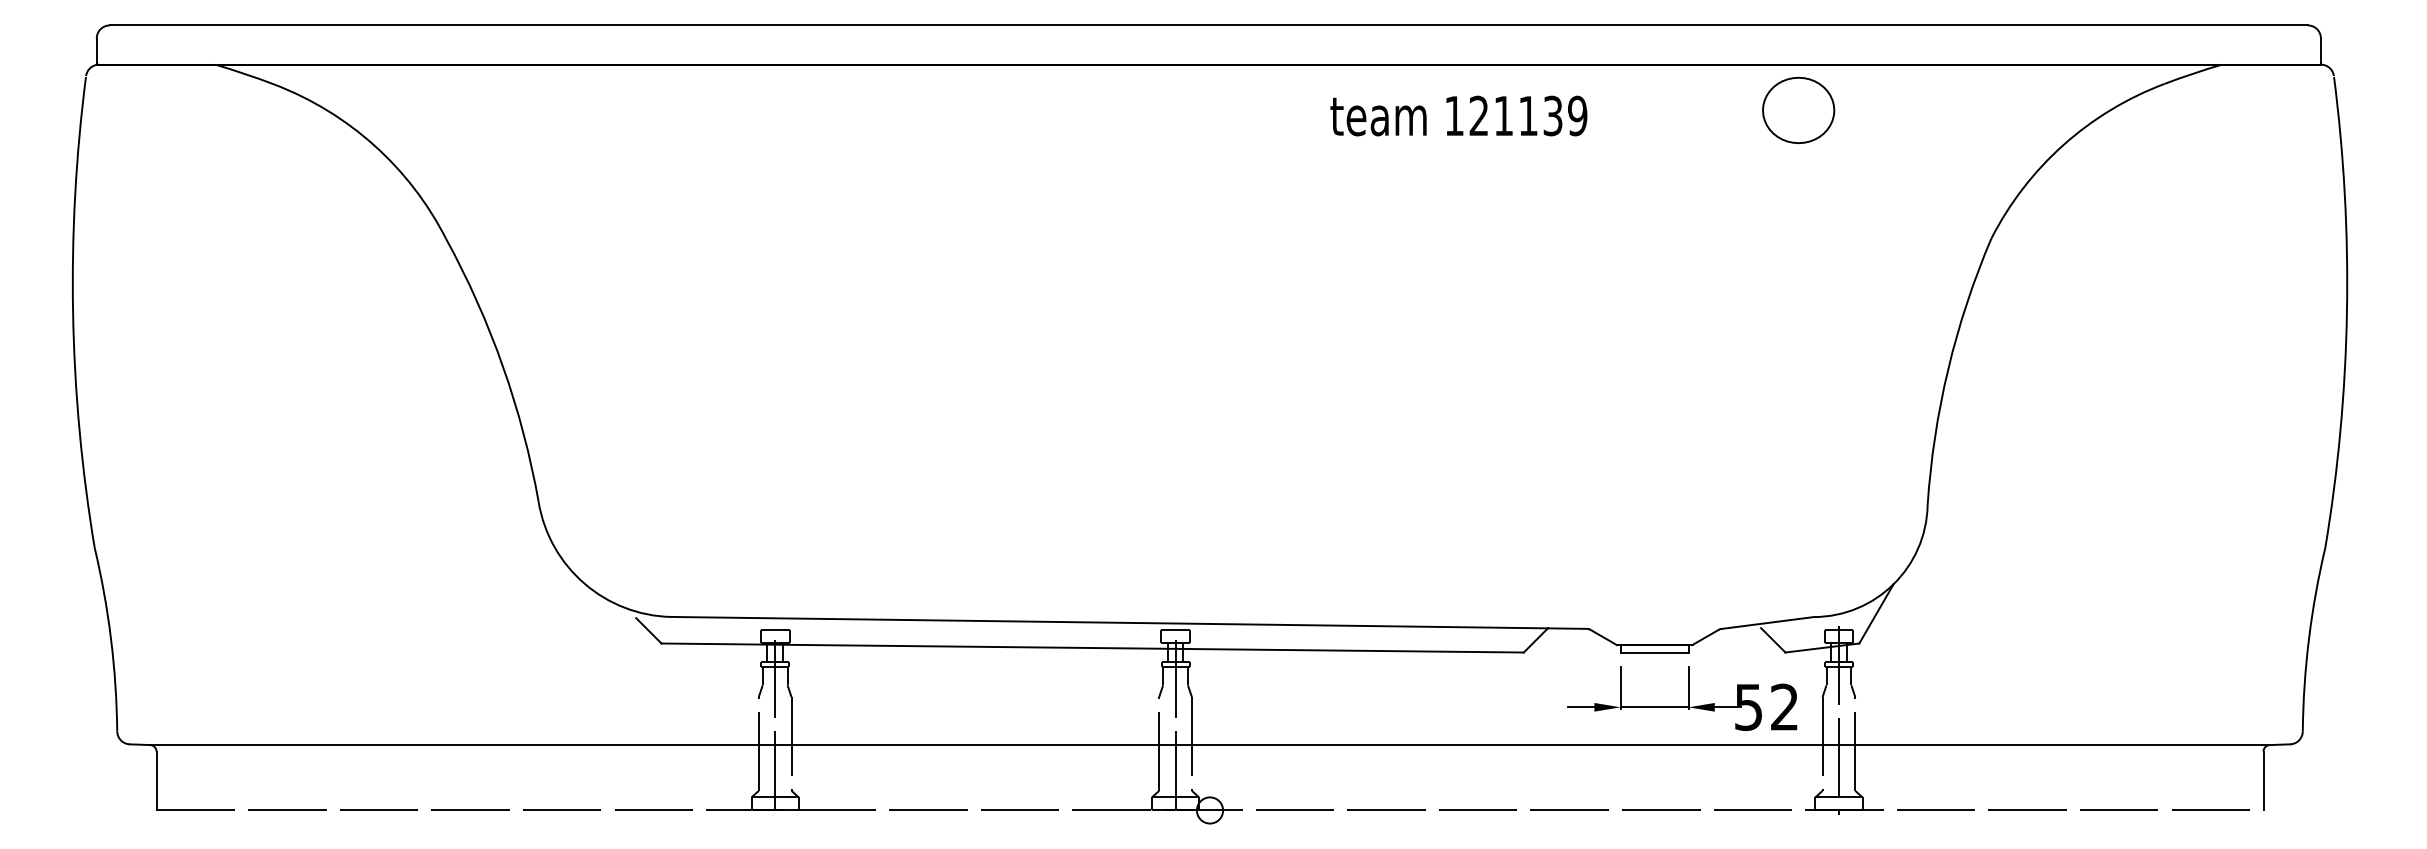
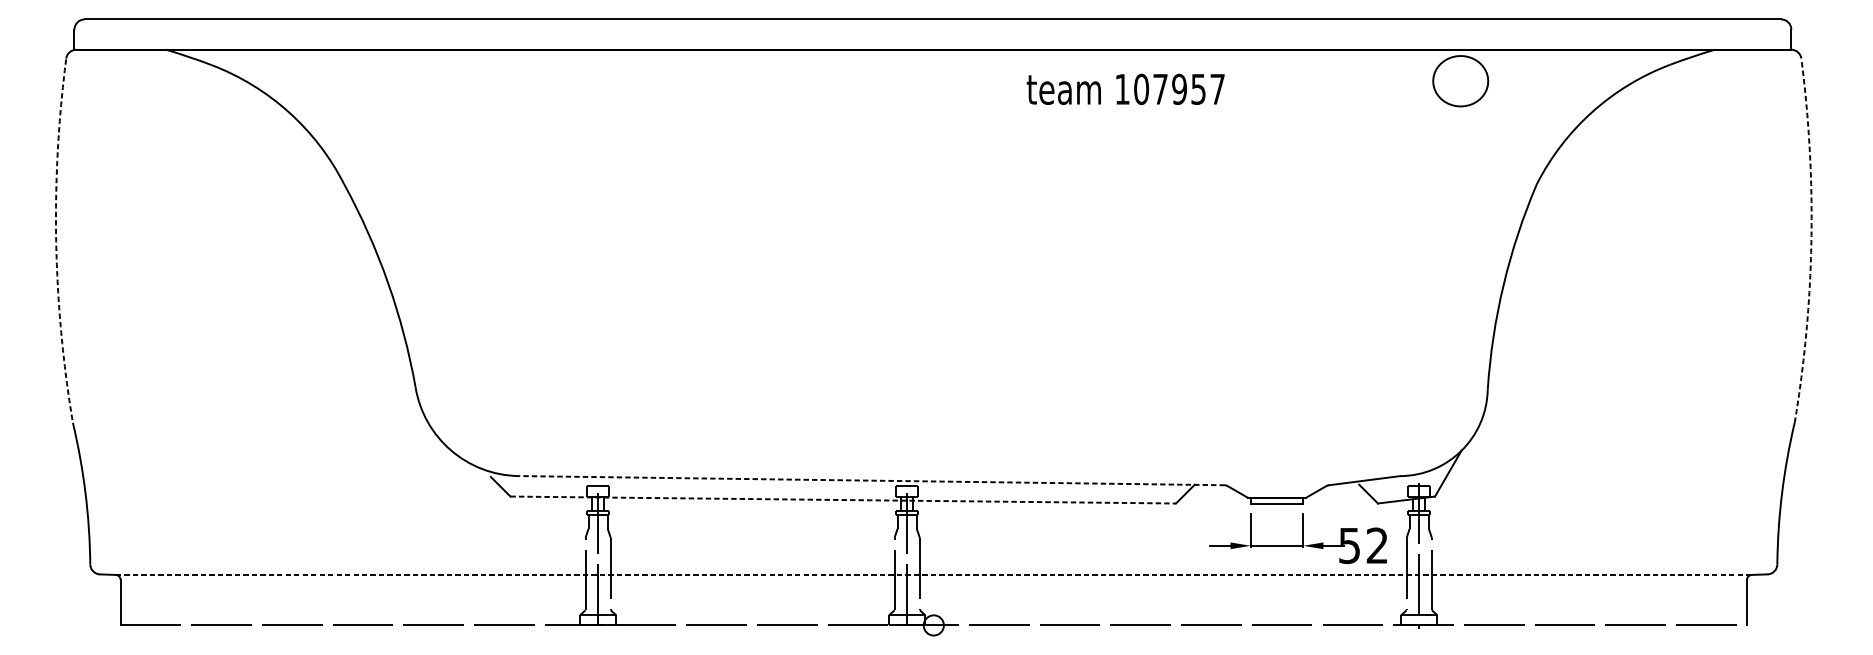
part: (1798, 109) -> (1460, 80), moved
text: (1528, 115) -> (1179, 88), 121139 -> 107957
arc: (73, 312) -> (56, 241), solid -> dashed
arc: (2346, 312) -> (1811, 241), solid -> dashed
line: (1129, 622) -> (871, 480), solid -> dashed
line: (1093, 648) -> (843, 500), solid -> dashed
line: (1210, 745) -> (934, 575), solid -> dashed

